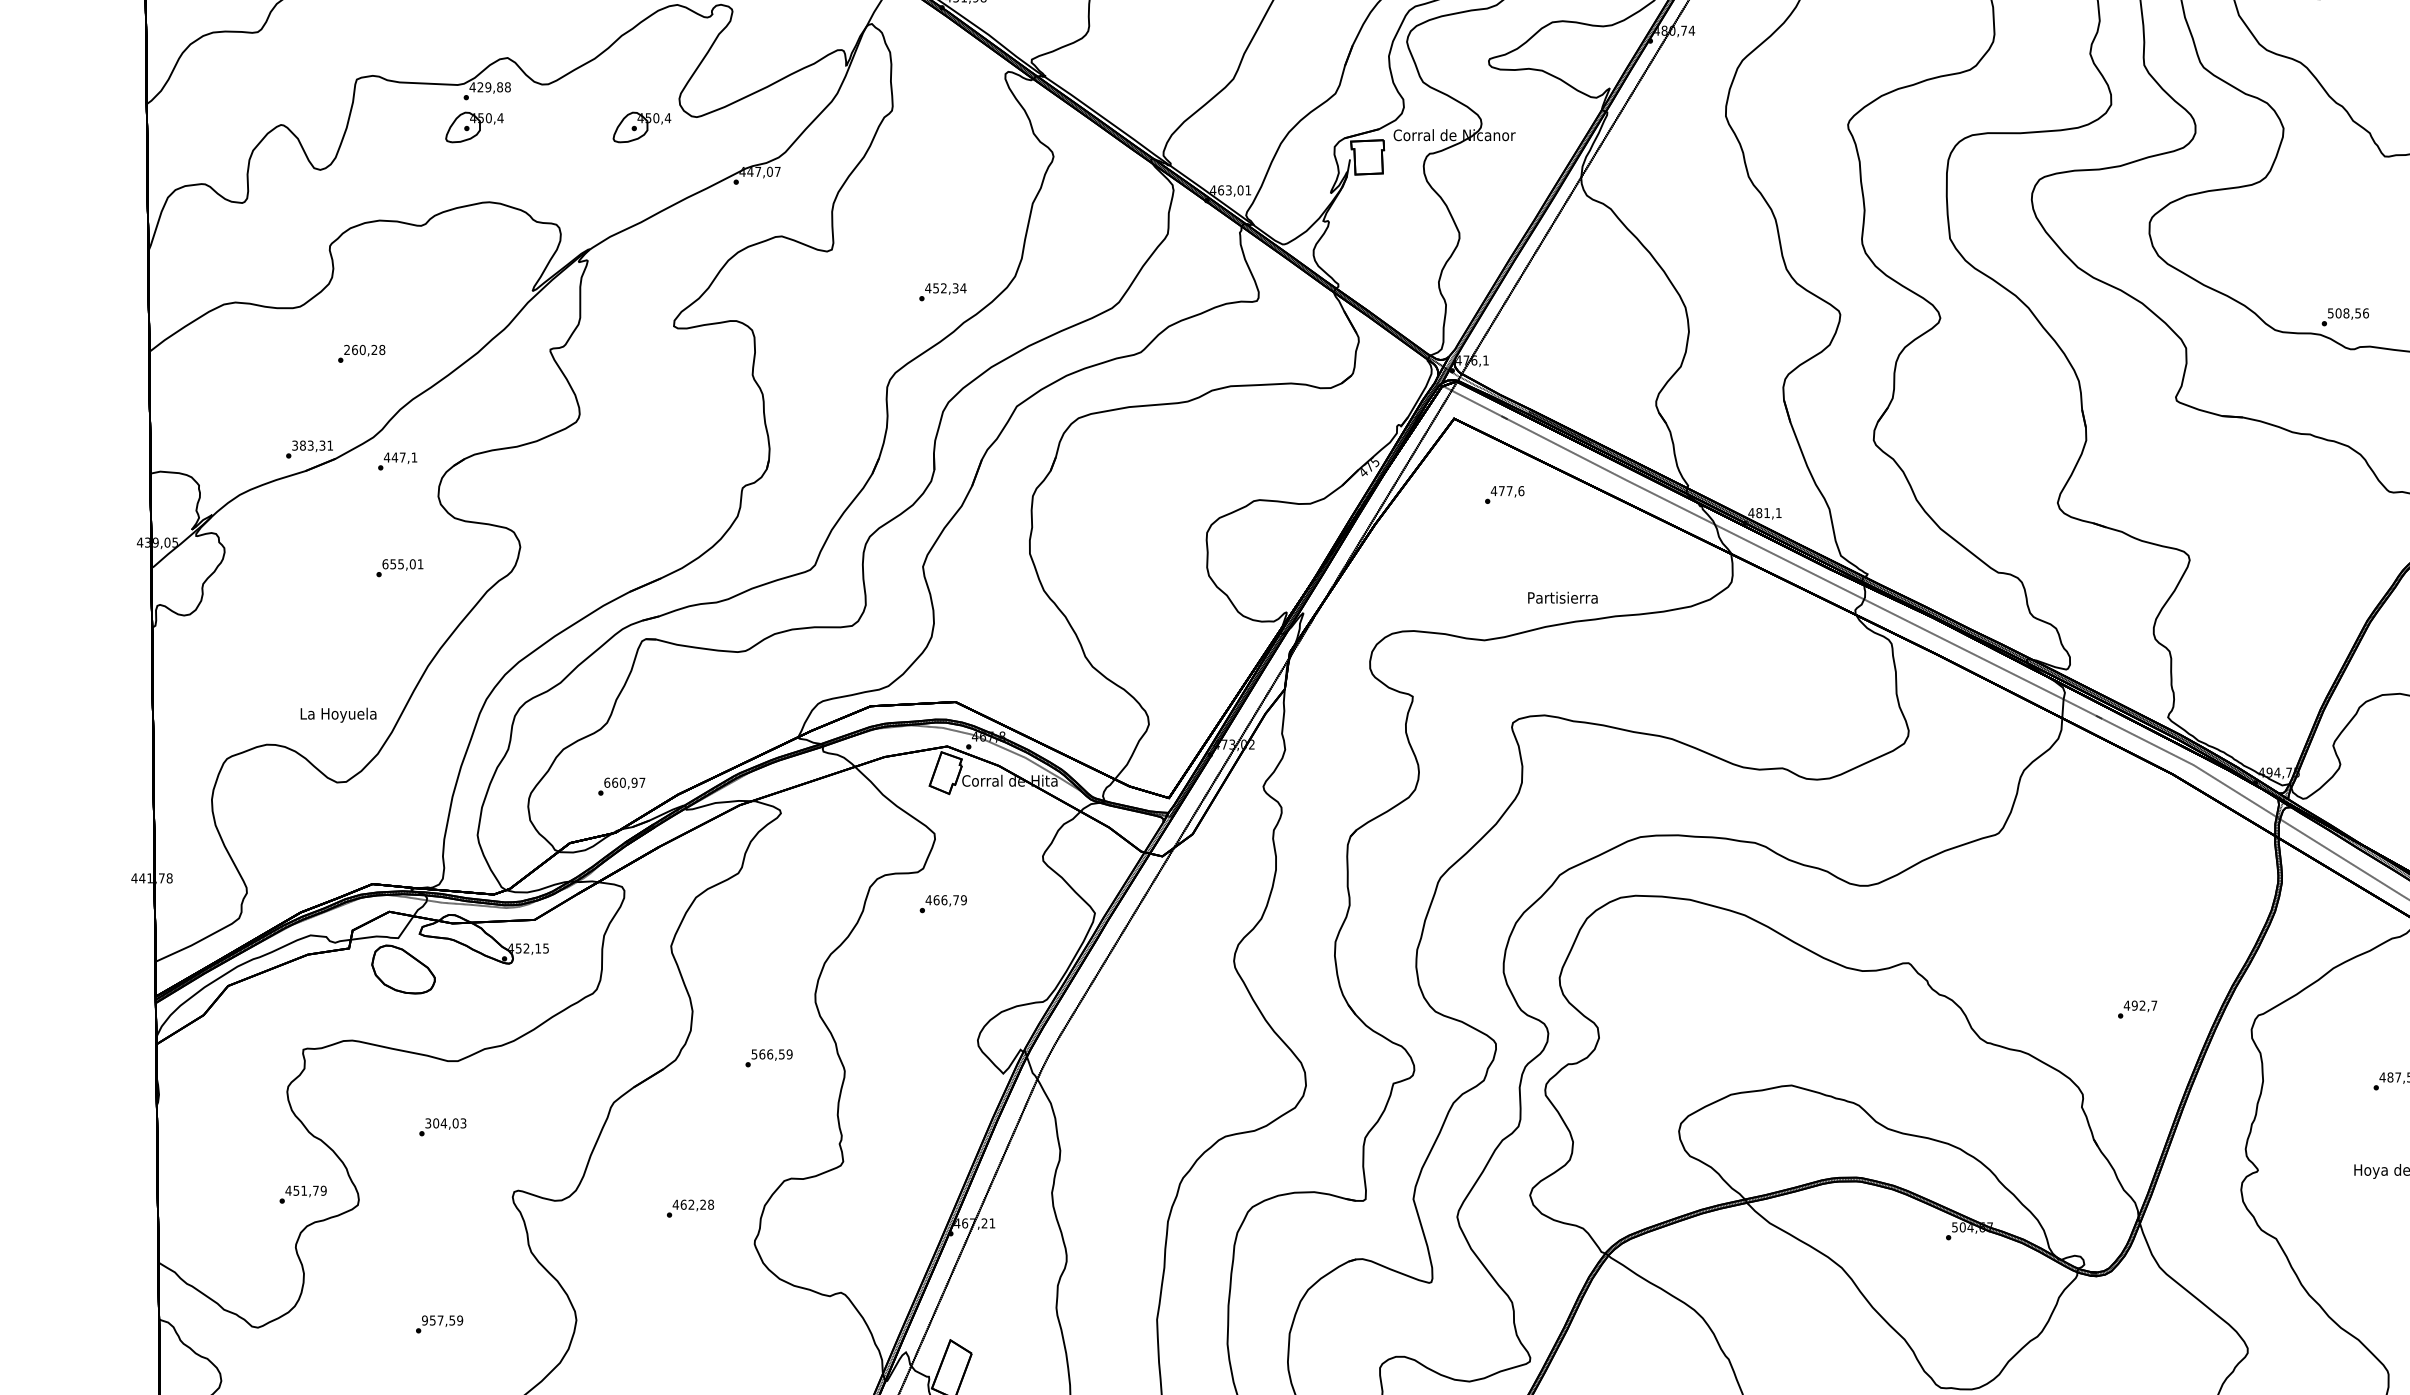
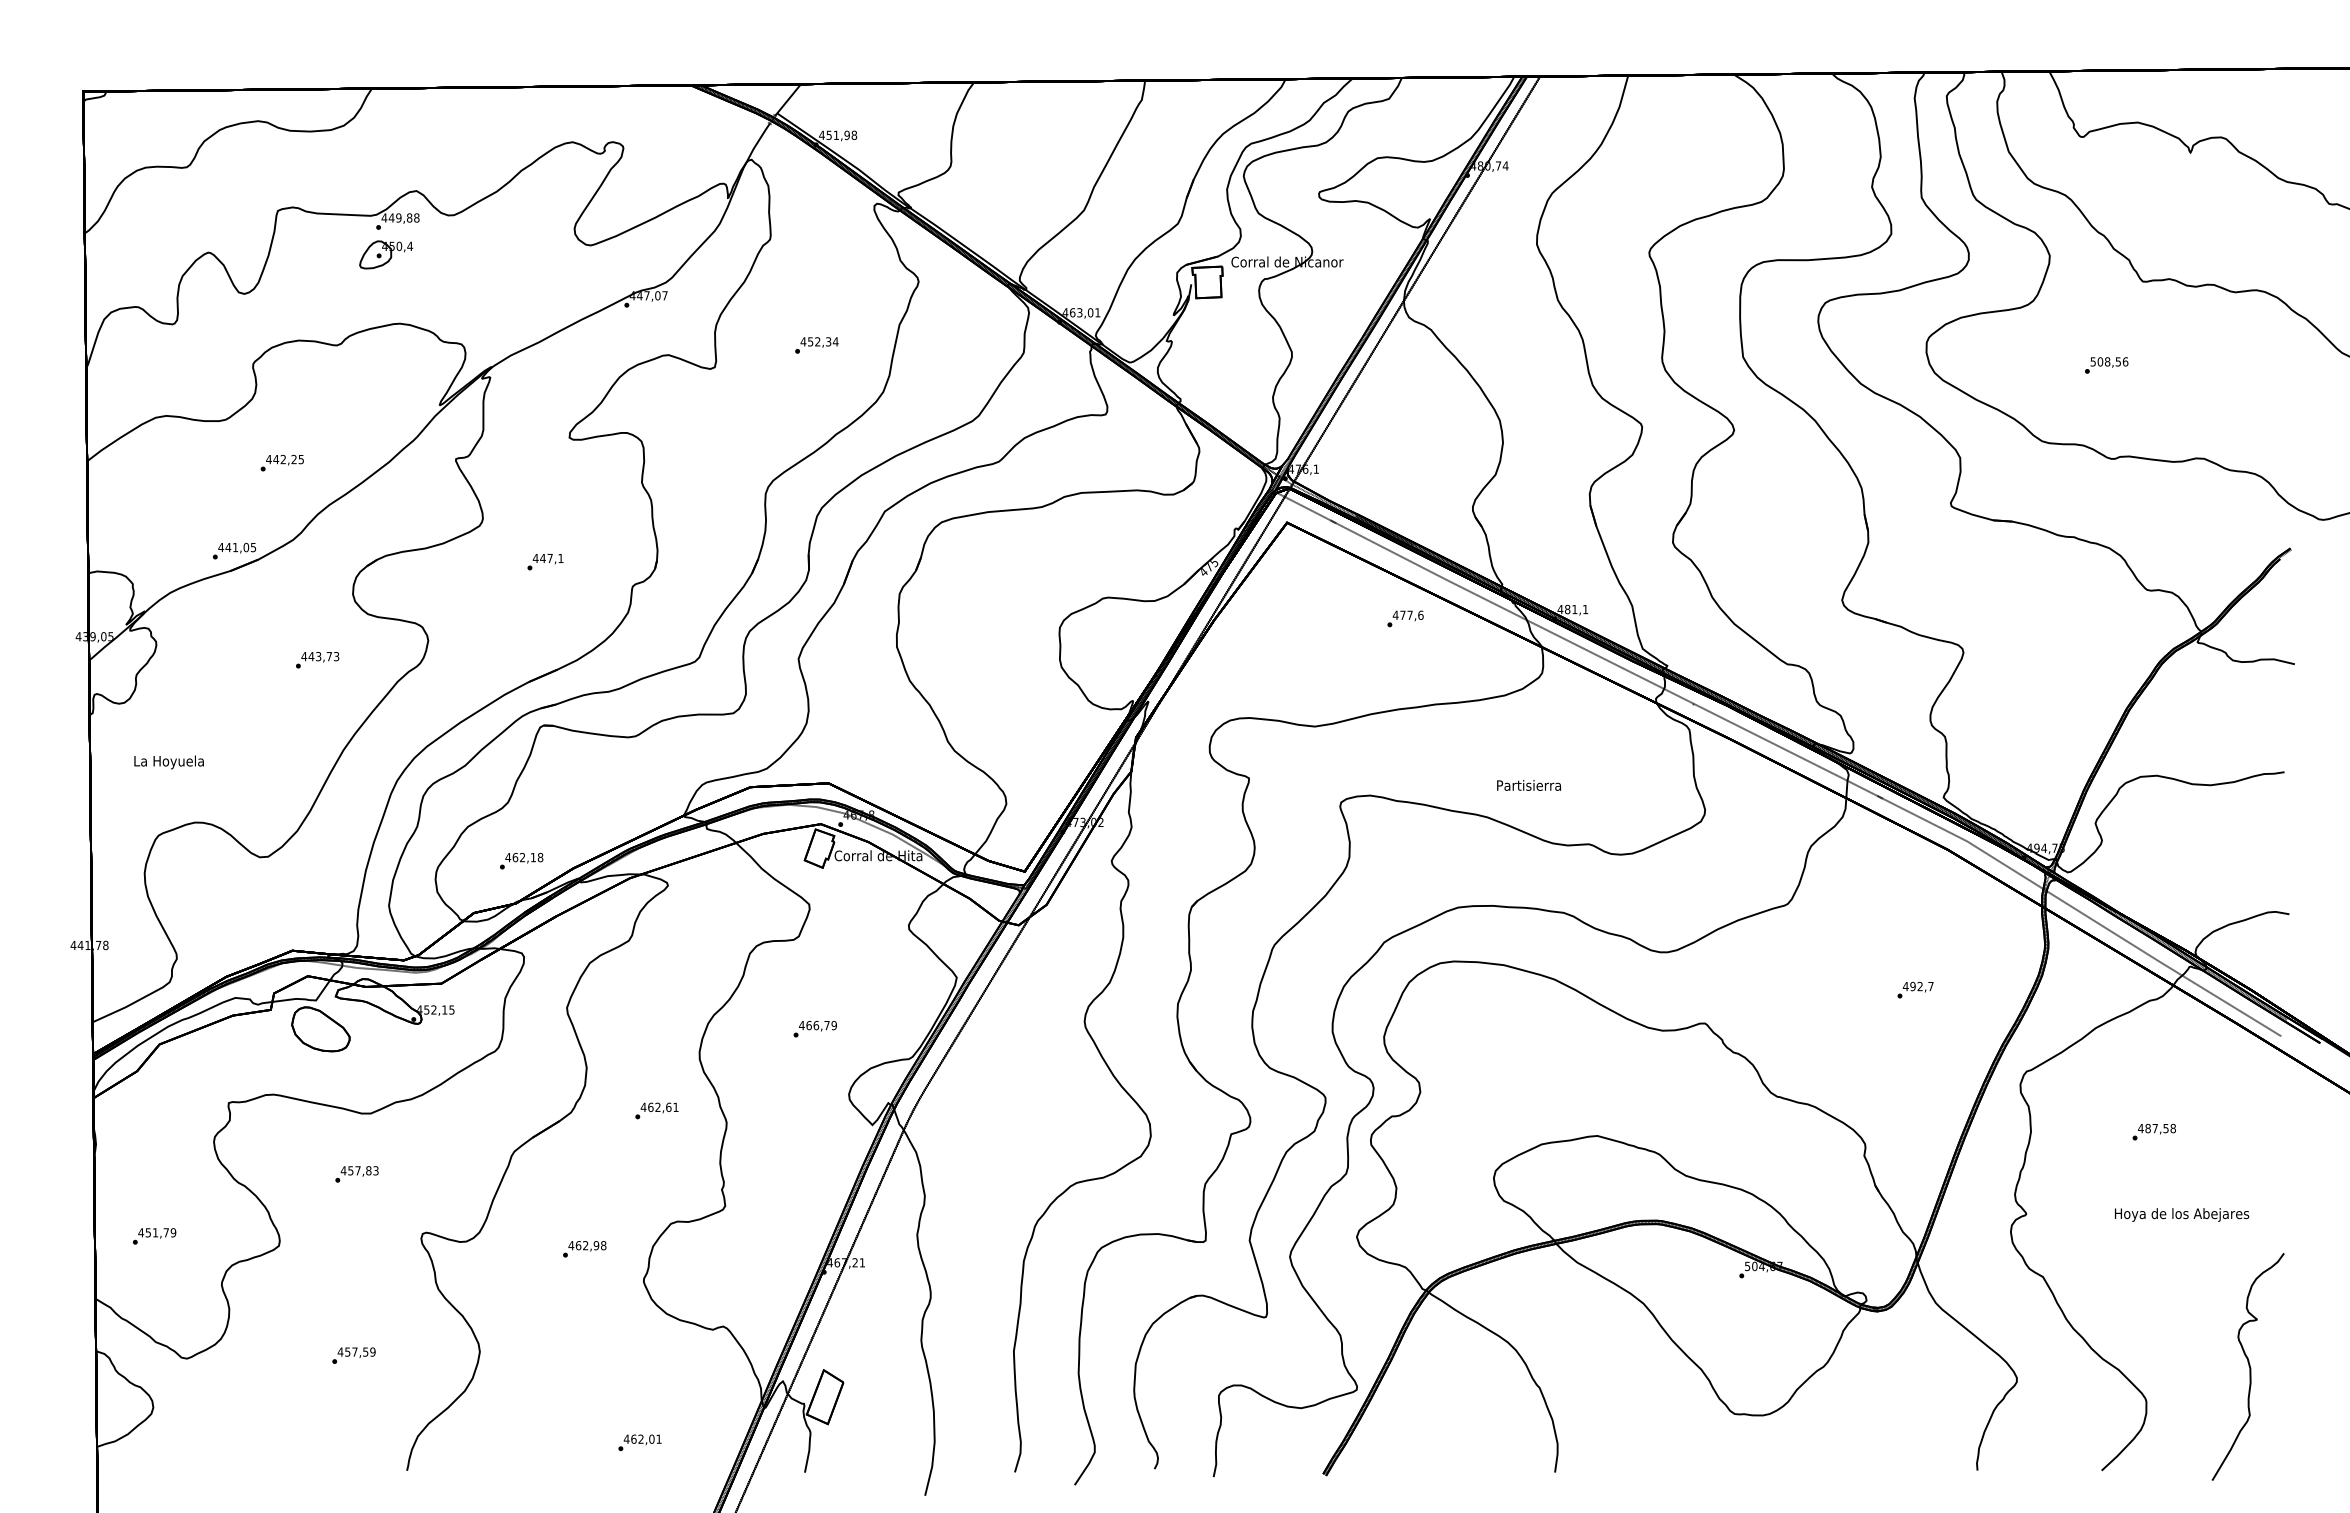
text: (480, 86) -> (391, 217), 429,88 -> 449,88
part: (641, 127) -> (539, 254), removed
text: (942, 292) -> (816, 345), moved
text: (2345, 317) -> (2106, 365), moved
text: (365, 349) -> (285, 459), 260,28 -> 442,25
text: (312, 445) -> (237, 547), 383,31 -> 441,05
text: (397, 461) -> (545, 562), moved
text: (1504, 494) -> (1405, 618), moved
text: (403, 564) -> (320, 656), 655,01 -> 443,73
text: (1562, 597) -> (1528, 785), moved
text: (337, 715) -> (168, 762), moved
text: (624, 782) -> (524, 857), 660,97 -> 462,18
text: (942, 903) -> (814, 1028), moved
text: (2137, 1008) -> (1915, 989), moved
text: (771, 1054) -> (659, 1107), 566,59 -> 462,61
text: (441, 1123) -> (355, 1170), 304,03 -> 457,83
text: (303, 1194) -> (154, 1236), moved
text: (703, 1204) -> (596, 1245), 462,28 -> 462,98
text: (424, 1319) -> (340, 1351), 957,59 -> 457,59

